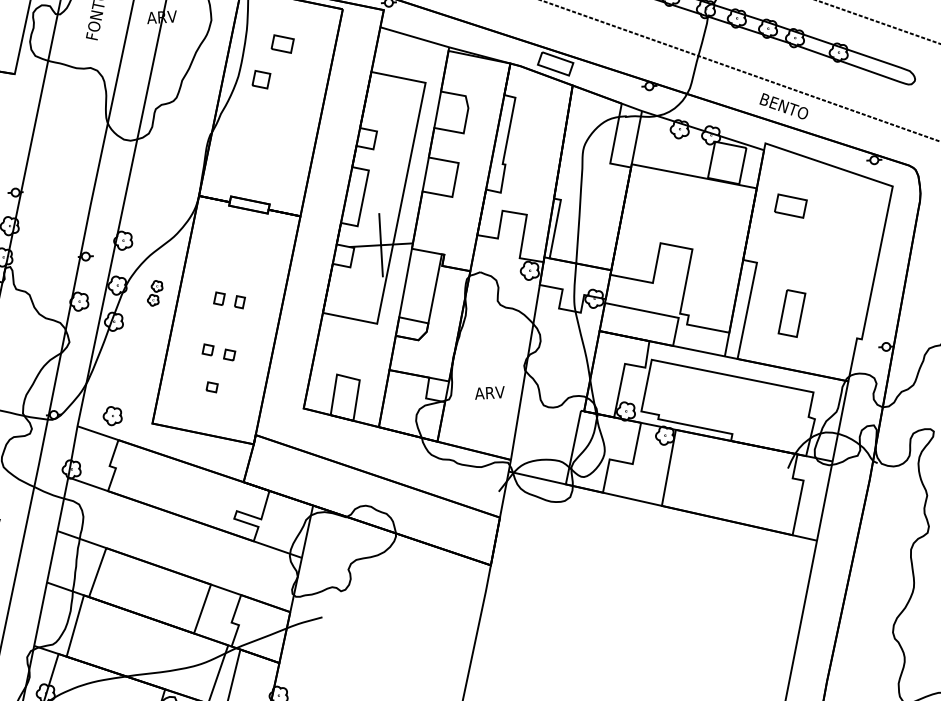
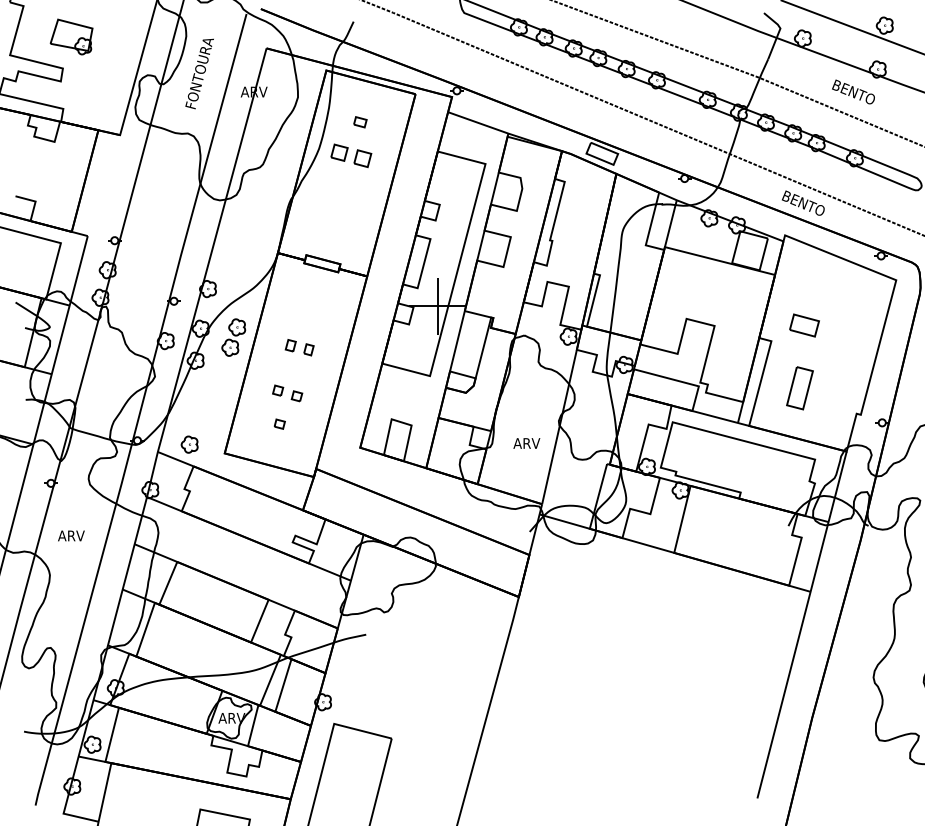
part: (283, 44) -> (360, 122), size x0.62
part: (287, 84) -> (362, 158), added
part: (790, 206) -> (804, 325), moved
part: (154, 293) -> (233, 337), size x1.67

